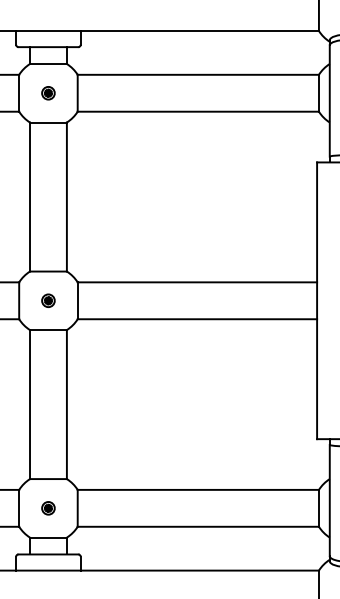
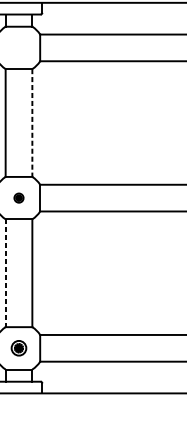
part: (48, 93) -> (19, 48), removed
line: (66, 197) -> (32, 123), solid -> dashed
line: (30, 404) -> (6, 273), solid -> dashed
part: (48, 508) -> (19, 348), size x1.6

